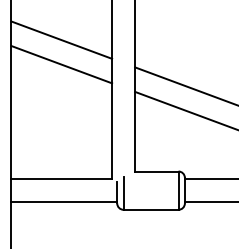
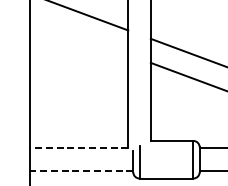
line: (61, 64) -> (78, 36), removed
line: (61, 179) -> (78, 148), solid -> dashed
line: (64, 202) -> (81, 171), solid -> dashed

